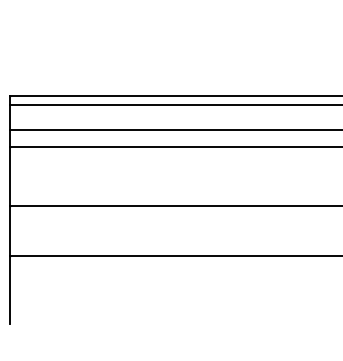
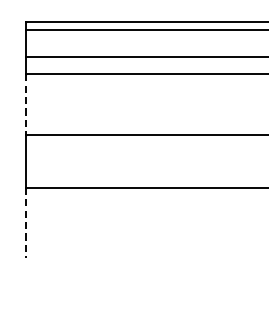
line: (9, 176) -> (25, 104), solid -> dashed
line: (9, 289) -> (25, 222), solid -> dashed

